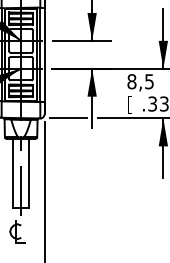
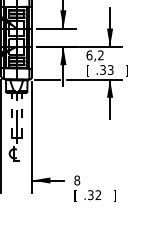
text: (139, 81) -> (94, 55), 8,5 -> 6,2
line: (13, 173) -> (11, 115), solid -> dashed
line: (28, 173) -> (21, 115), solid -> dashed

